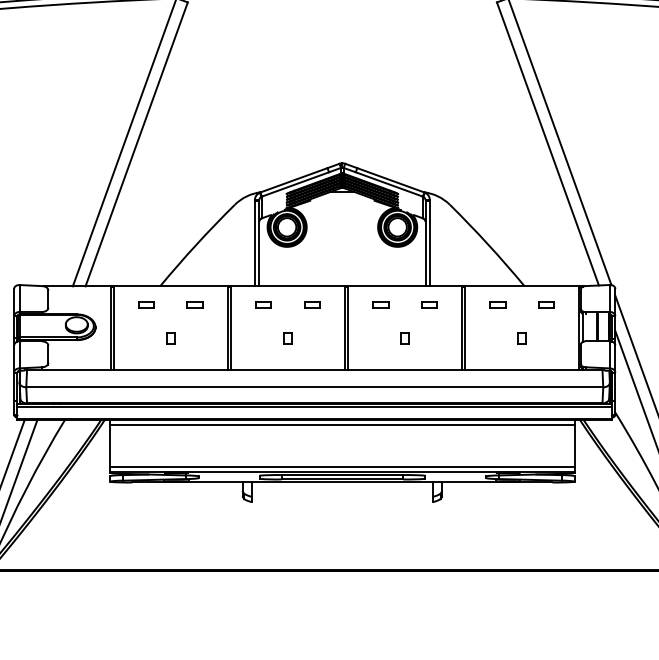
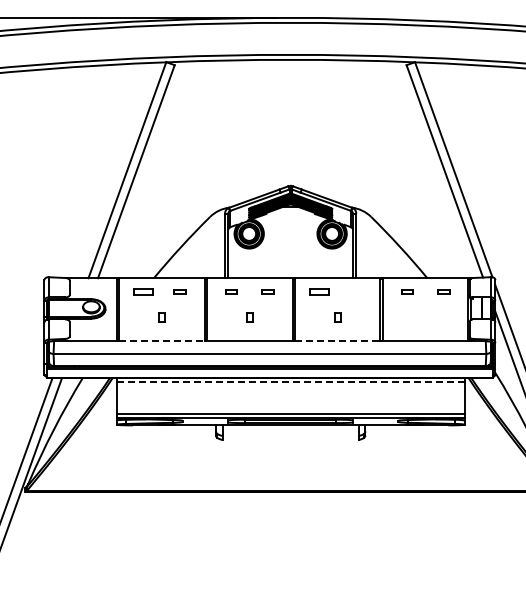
part: (146, 304) -> (143, 291), size x1.6
part: (380, 304) -> (319, 291), size x1.6
part: (428, 304) -> (355, 291), removed
part: (522, 338) -> (425, 317), removed
line: (171, 370) -> (162, 341), solid -> dashed
line: (404, 370) -> (337, 341), solid -> dashed
line: (343, 425) -> (291, 382), solid -> dashed

